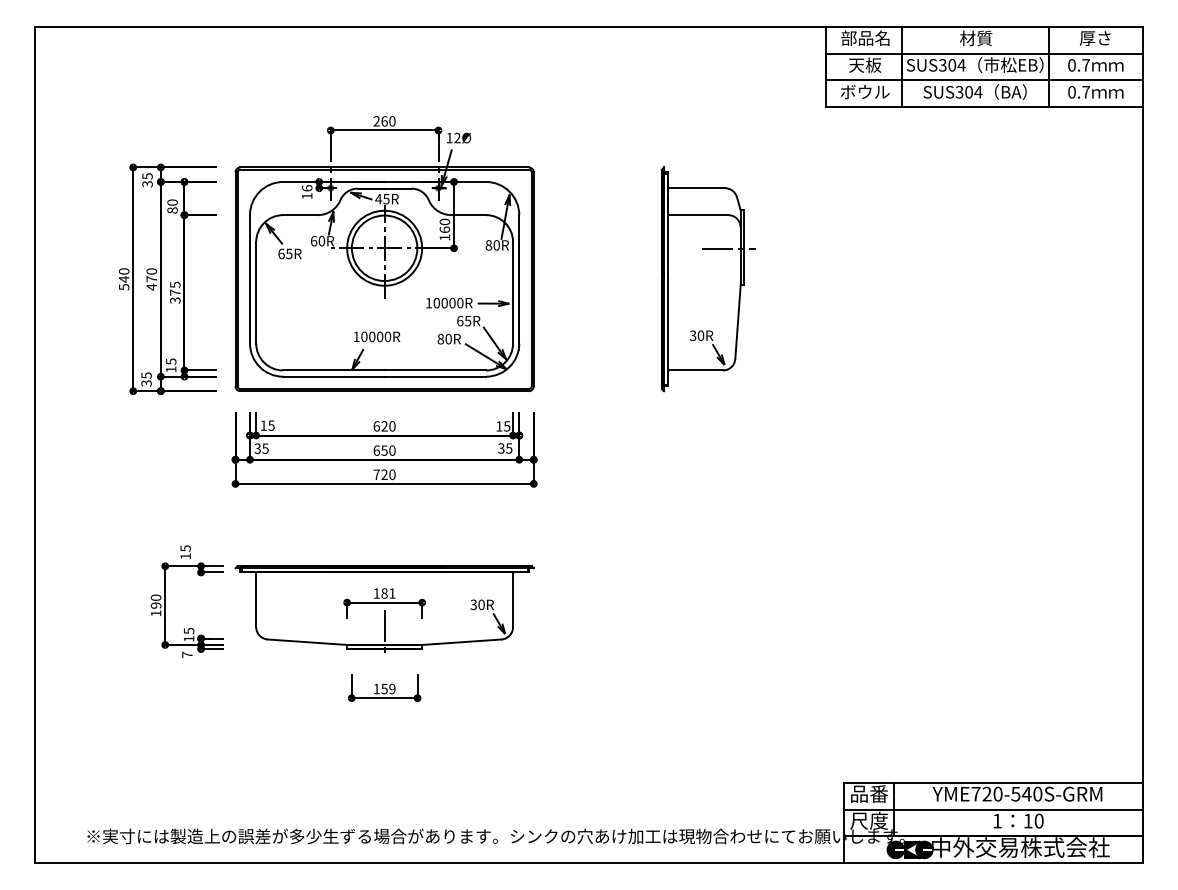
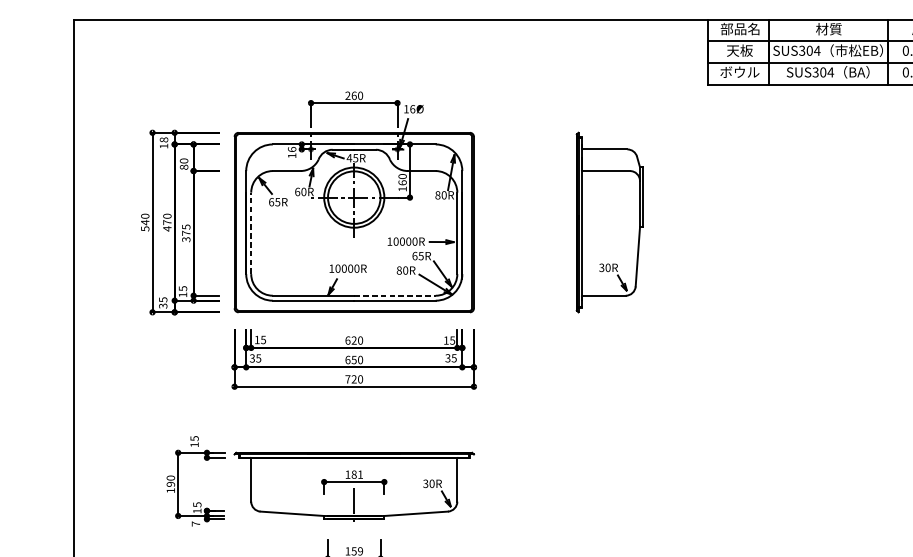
text: (457, 137) -> (412, 108), 12Ø -> 16Ø
text: (147, 180) -> (163, 143), 35 -> 18
line: (728, 248) -> (630, 197), removed
line: (256, 292) -> (251, 233), solid -> dashed
line: (435, 370) -> (395, 295), solid -> dashed

